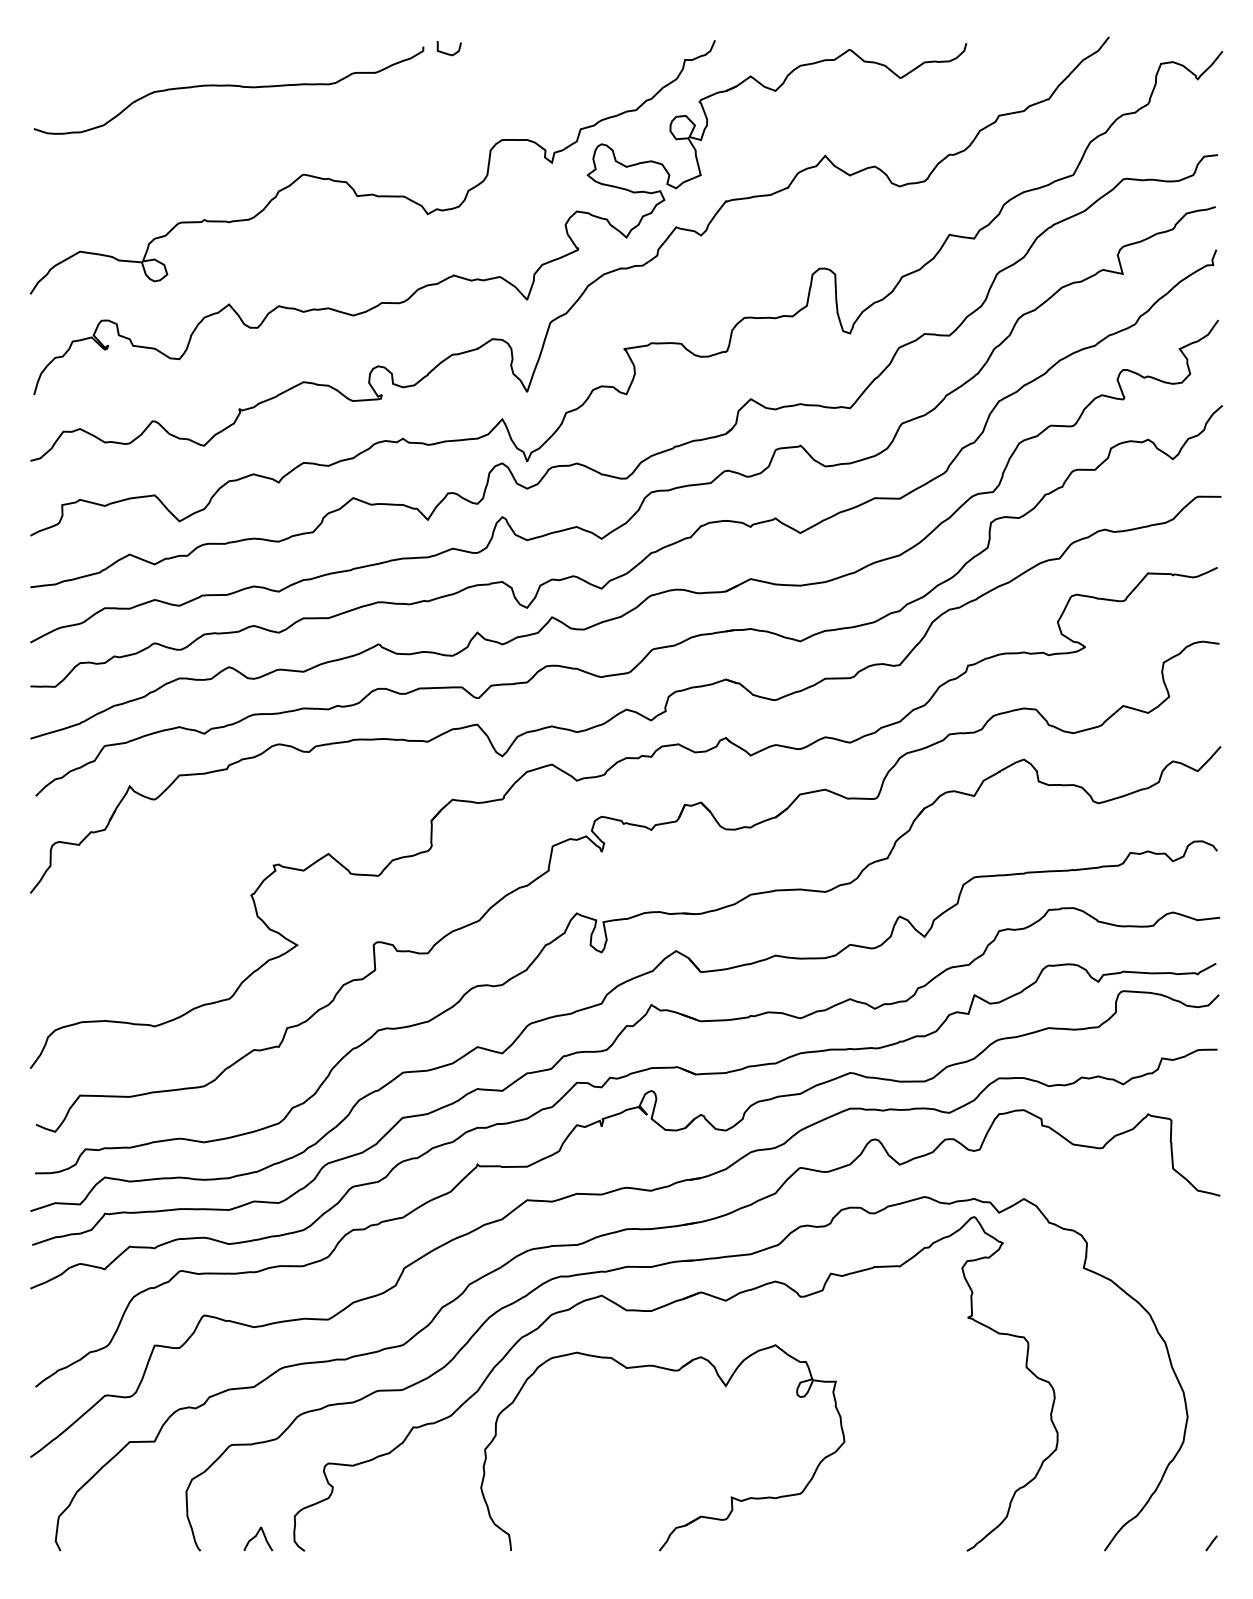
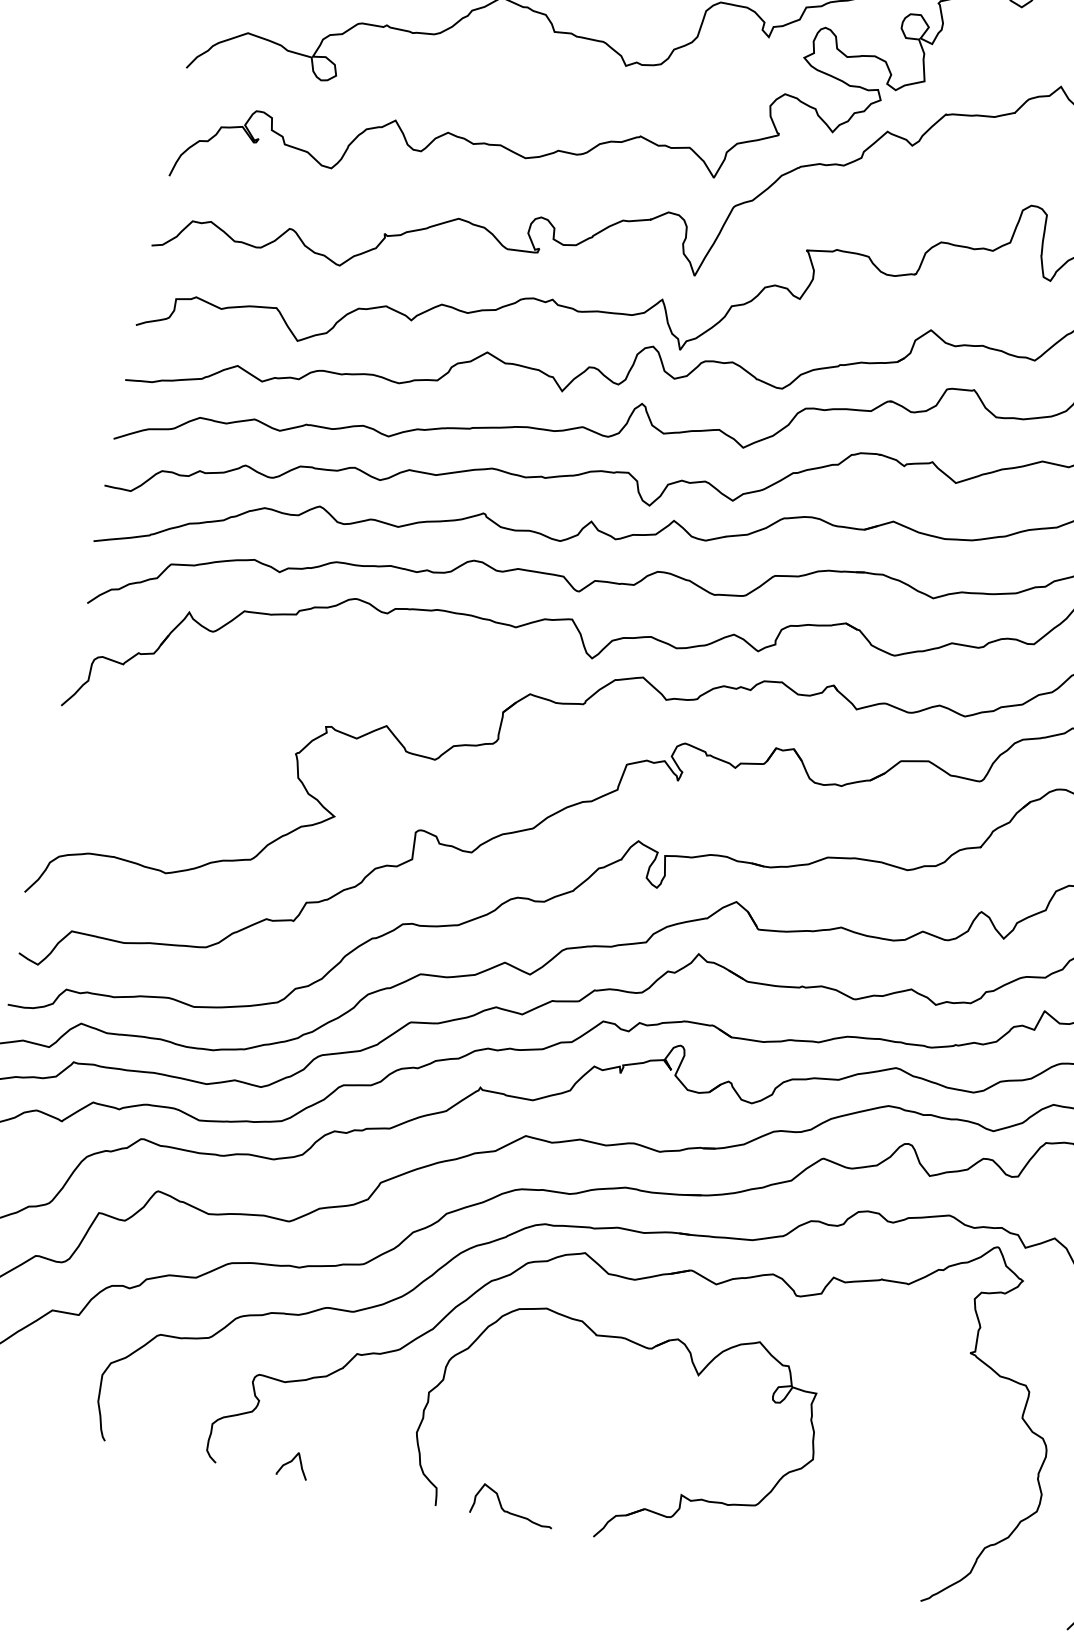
curve: (256, 1536) -> (292, 1461), moved
curve: (581, 1543) -> (511, 1512), added

